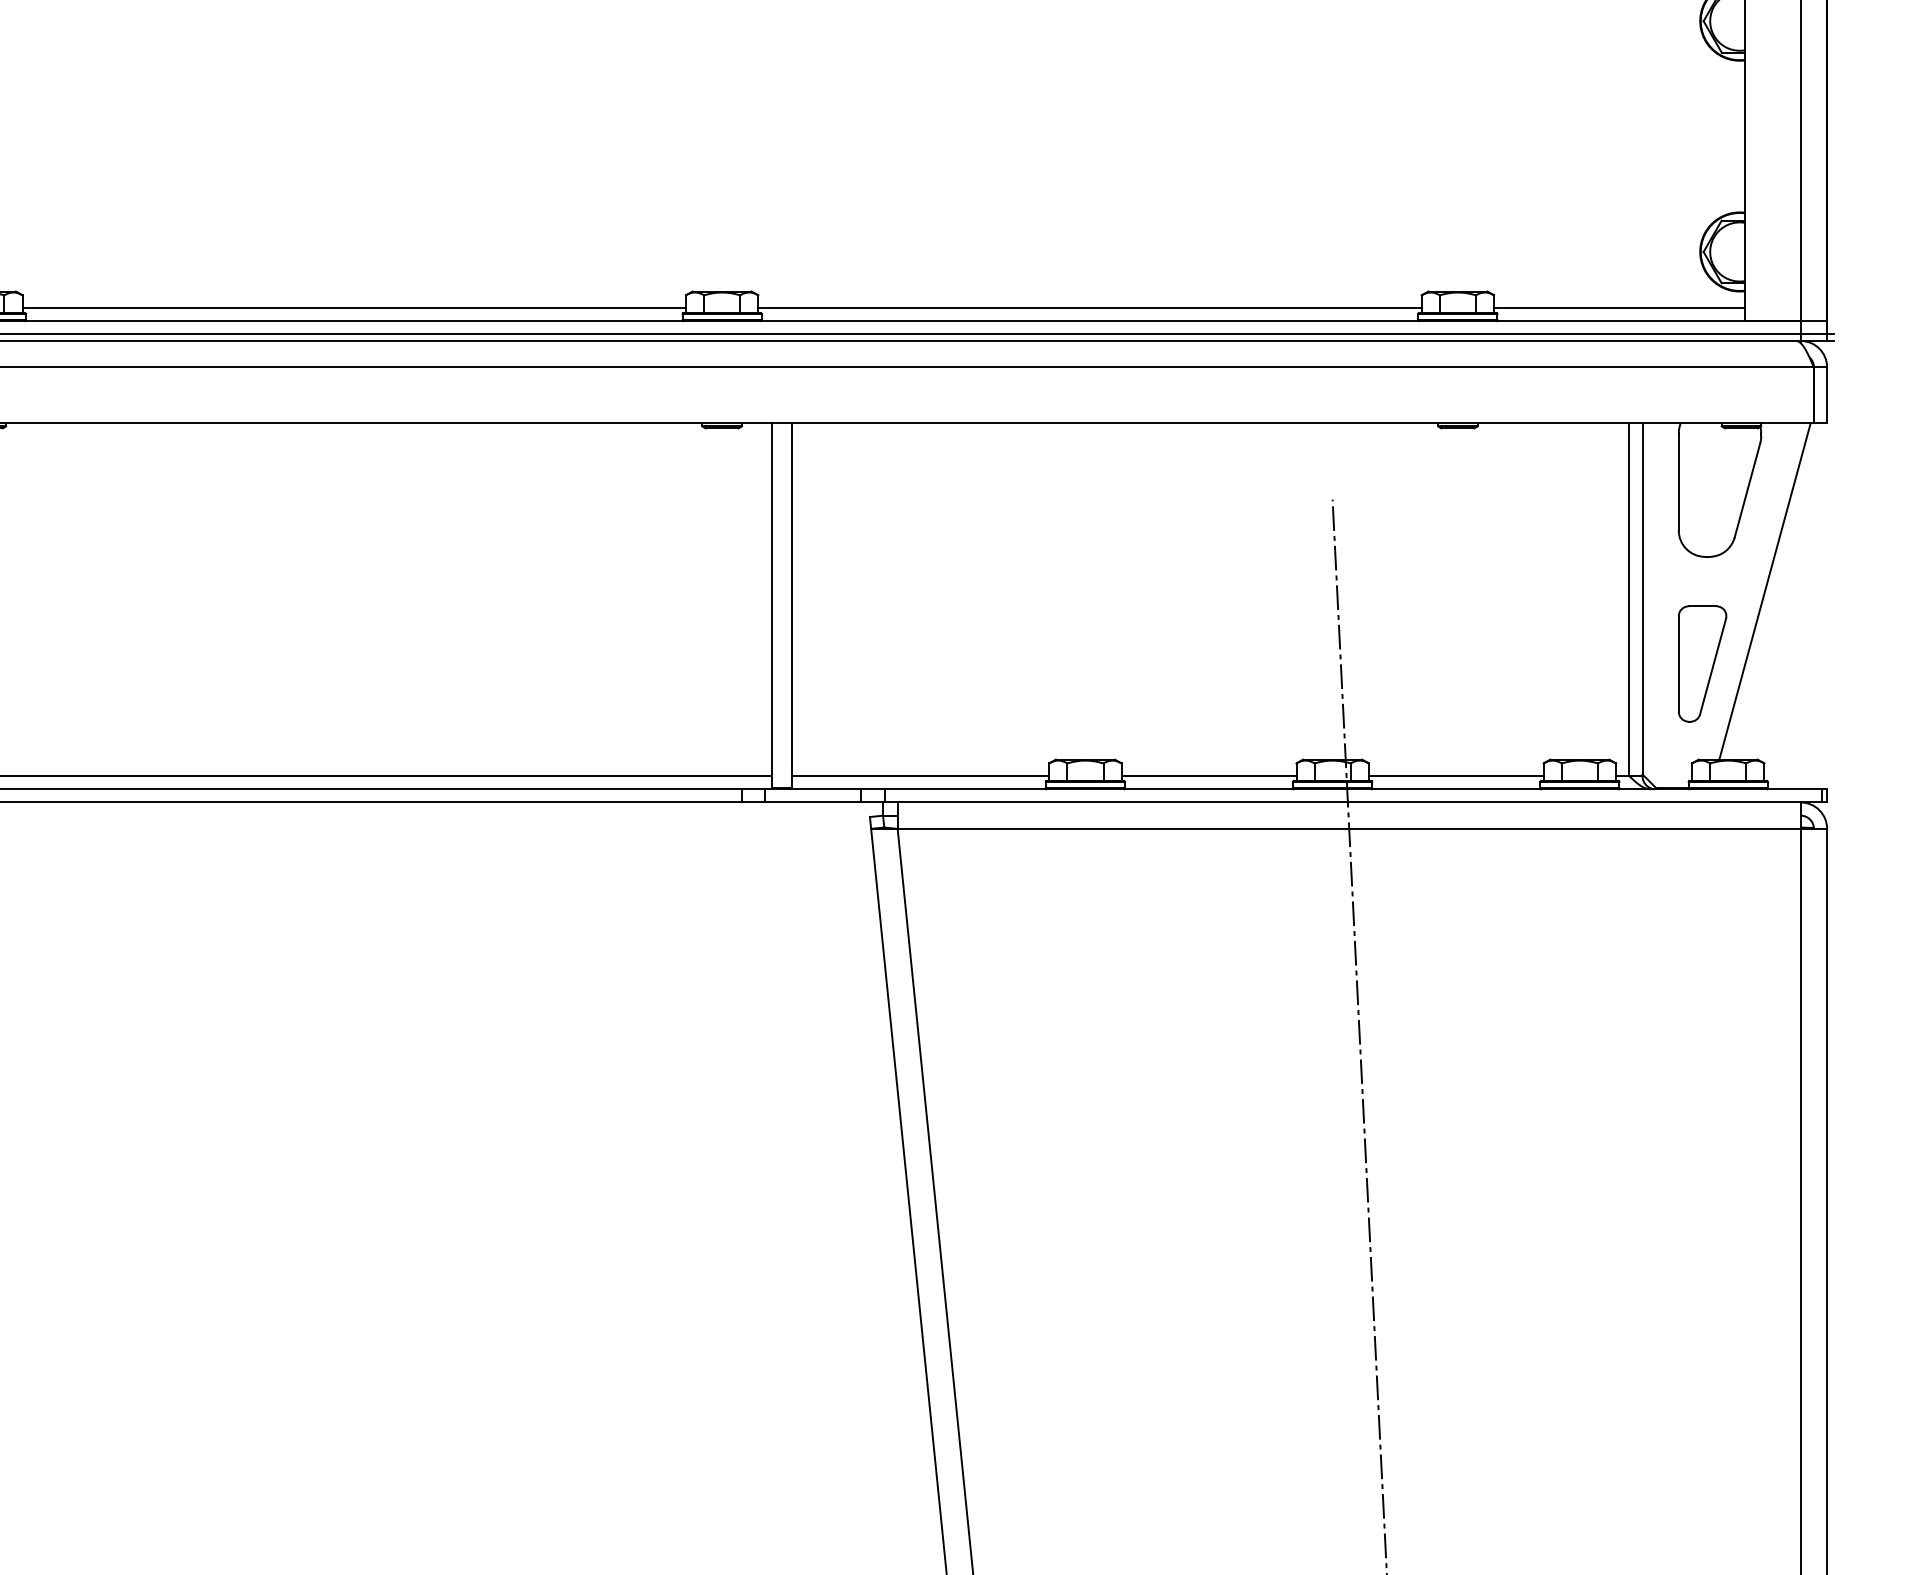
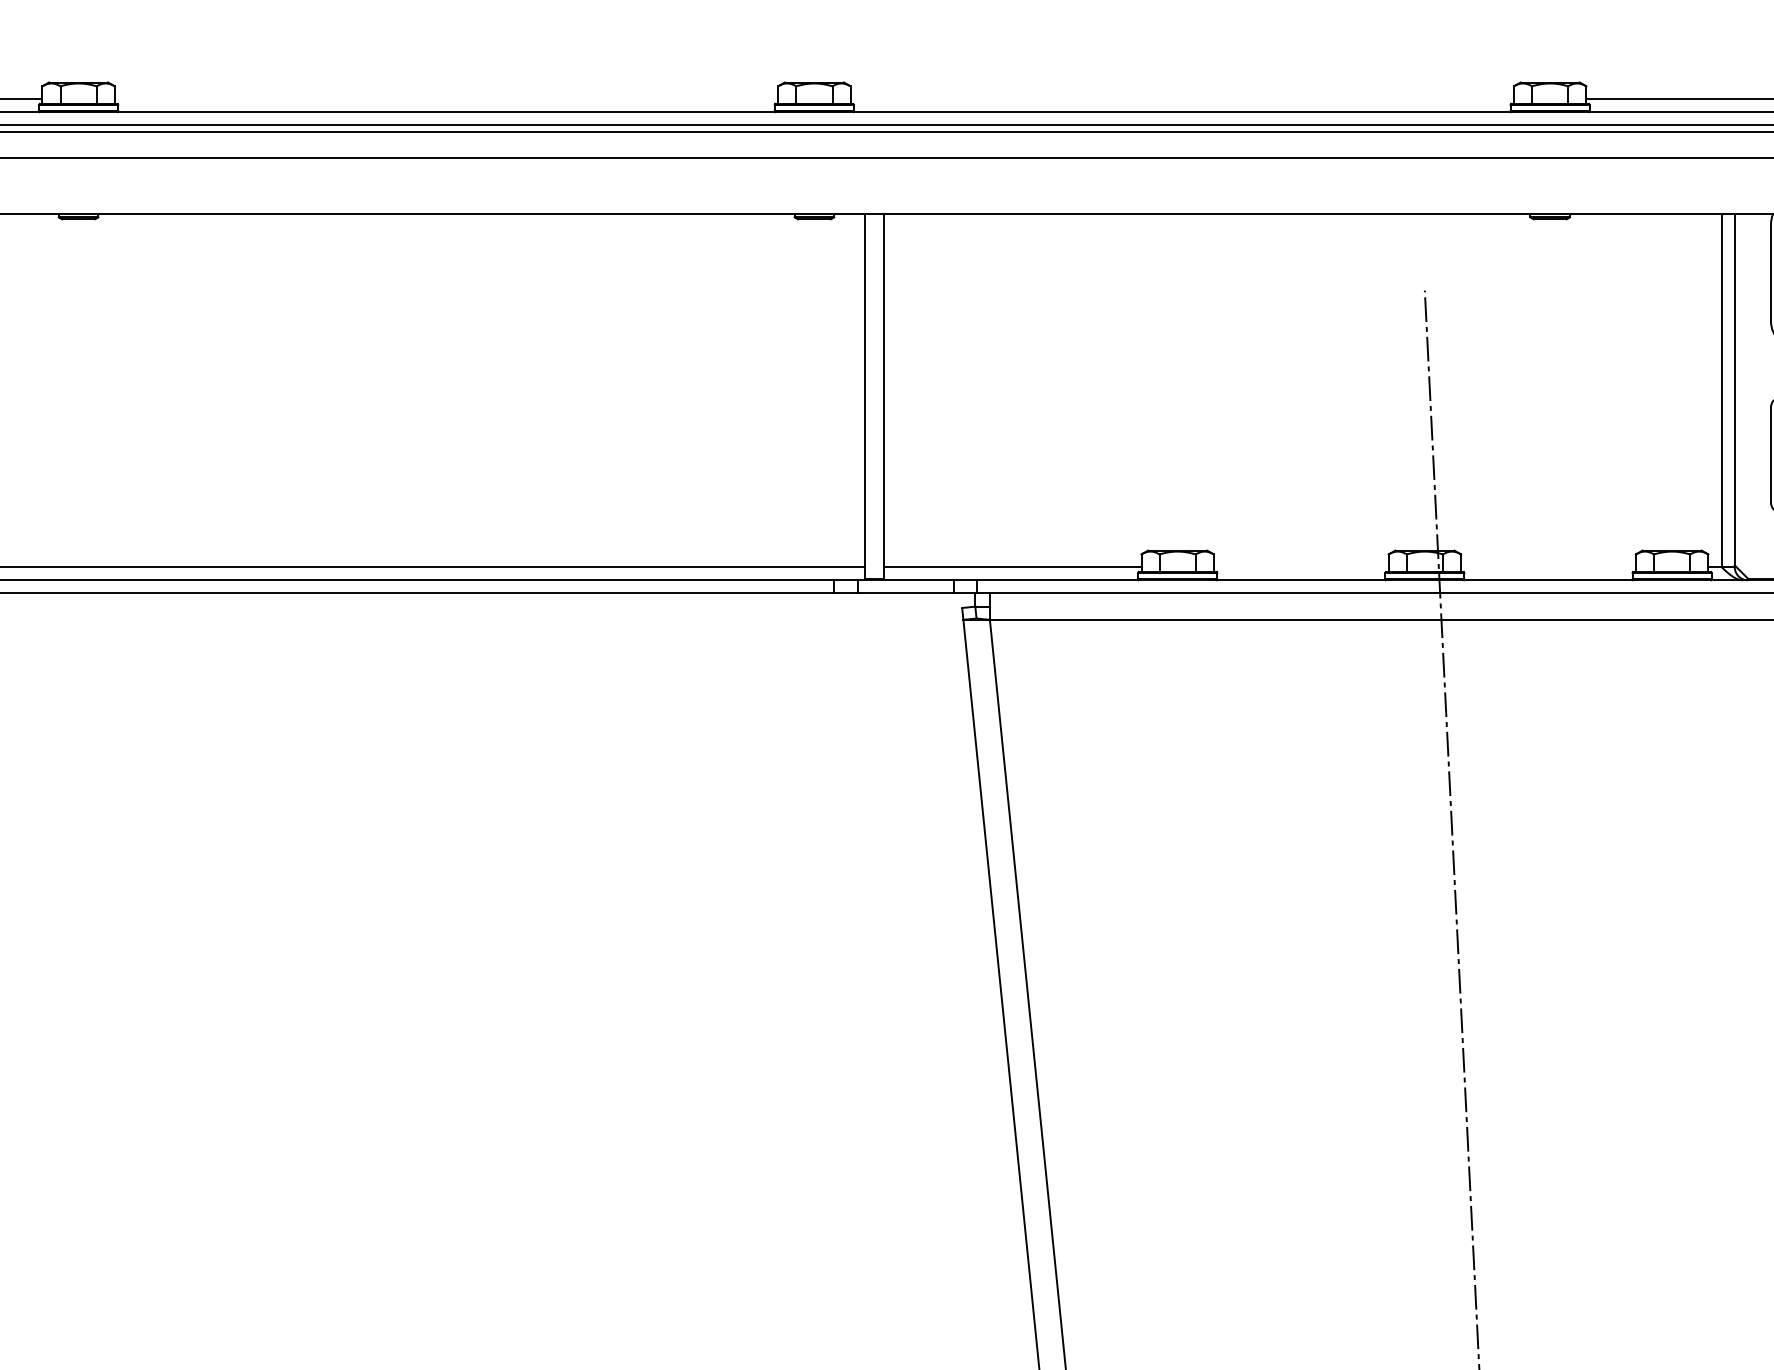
line: (353, 308) -> (445, 99), removed
line: (1089, 308) -> (1181, 99), removed
line: (1208, 776) -> (1300, 567), removed
line: (1455, 776) -> (1547, 567), removed

